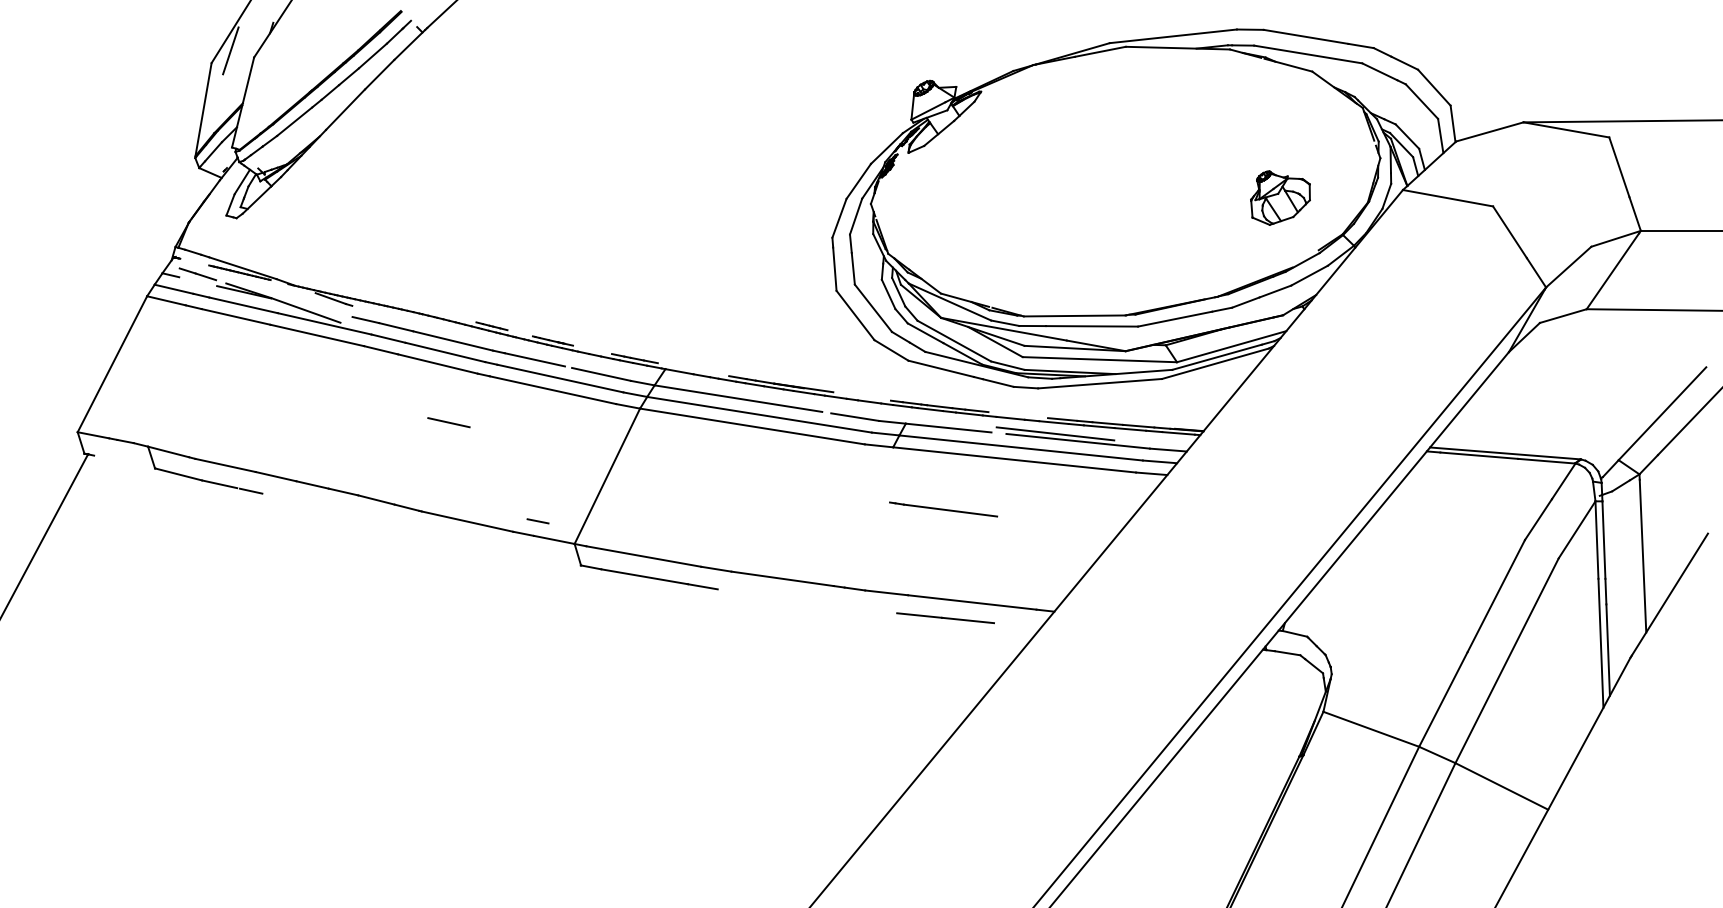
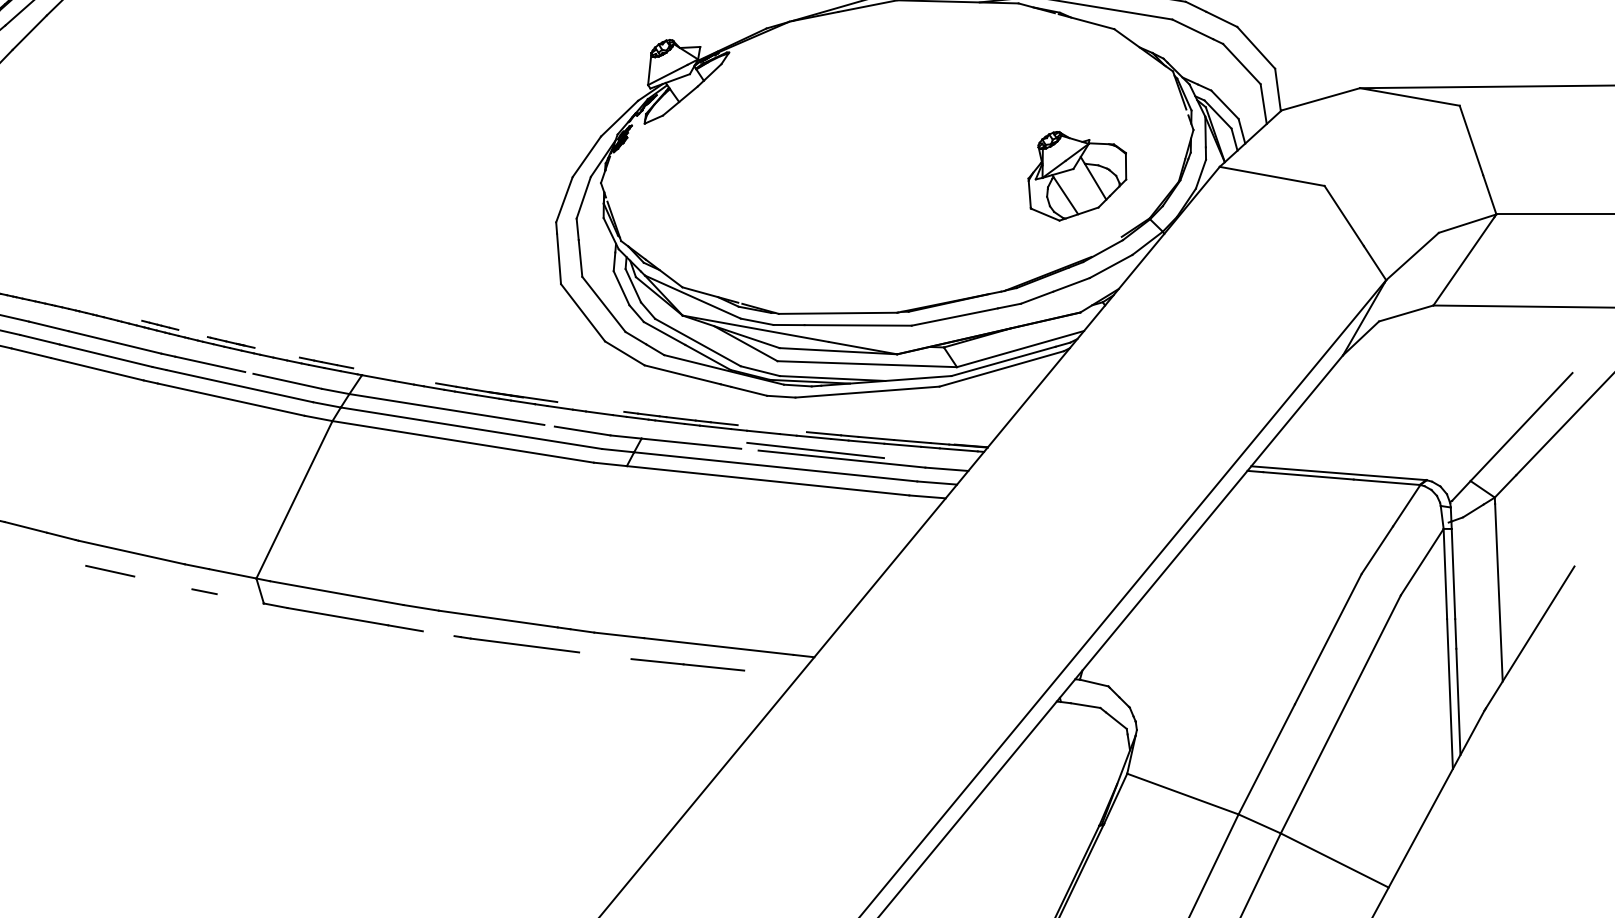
part: (1280, 198) -> (1077, 176), size x1.43
line: (448, 422) -> (109, 570), moved
line: (943, 509) -> (516, 644), moved
line: (537, 521) -> (203, 591), moved

